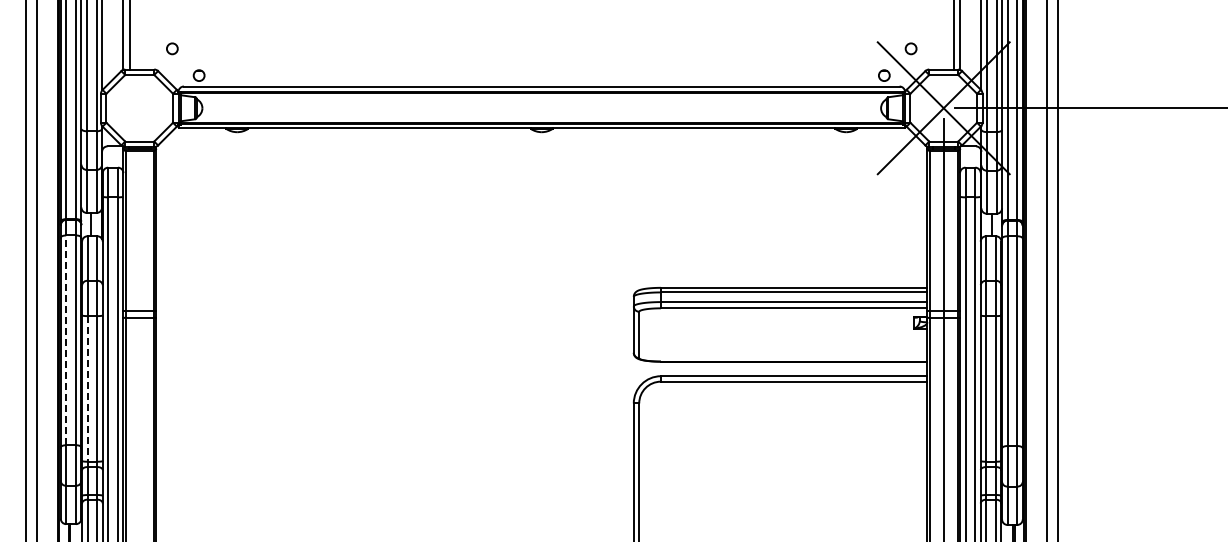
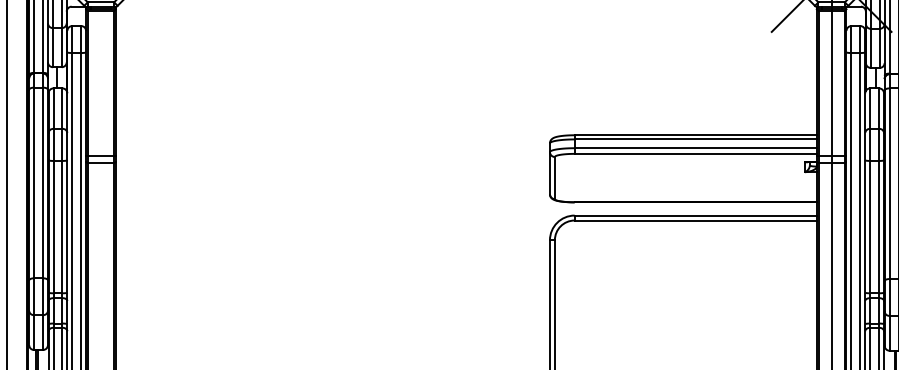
line: (66, 340) -> (34, 183), dashed -> solid
line: (87, 388) -> (53, 226), dashed -> solid

